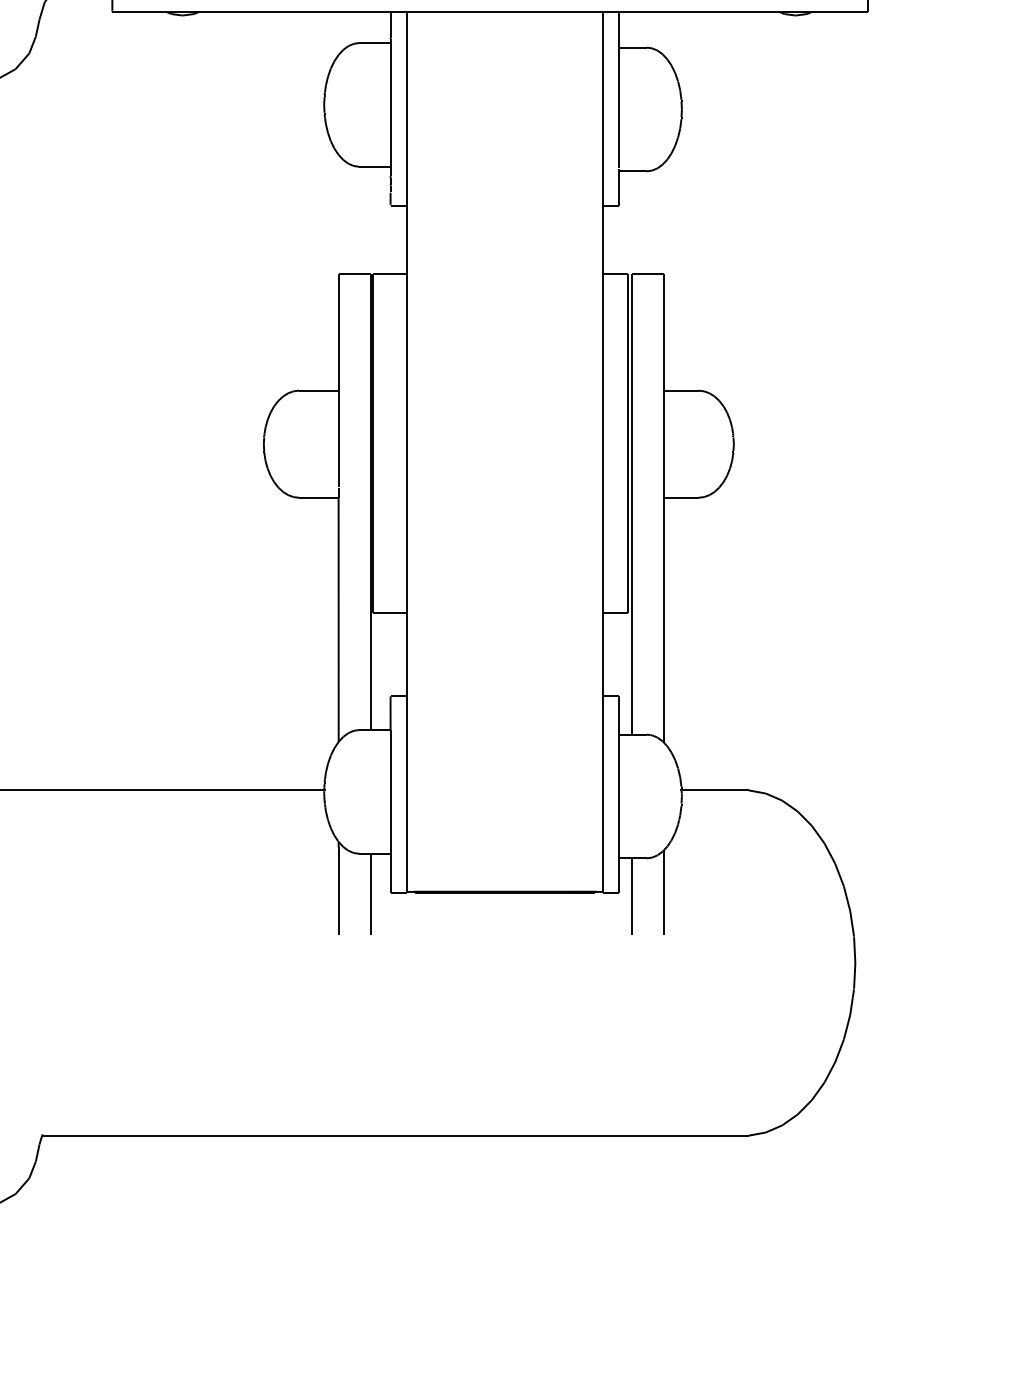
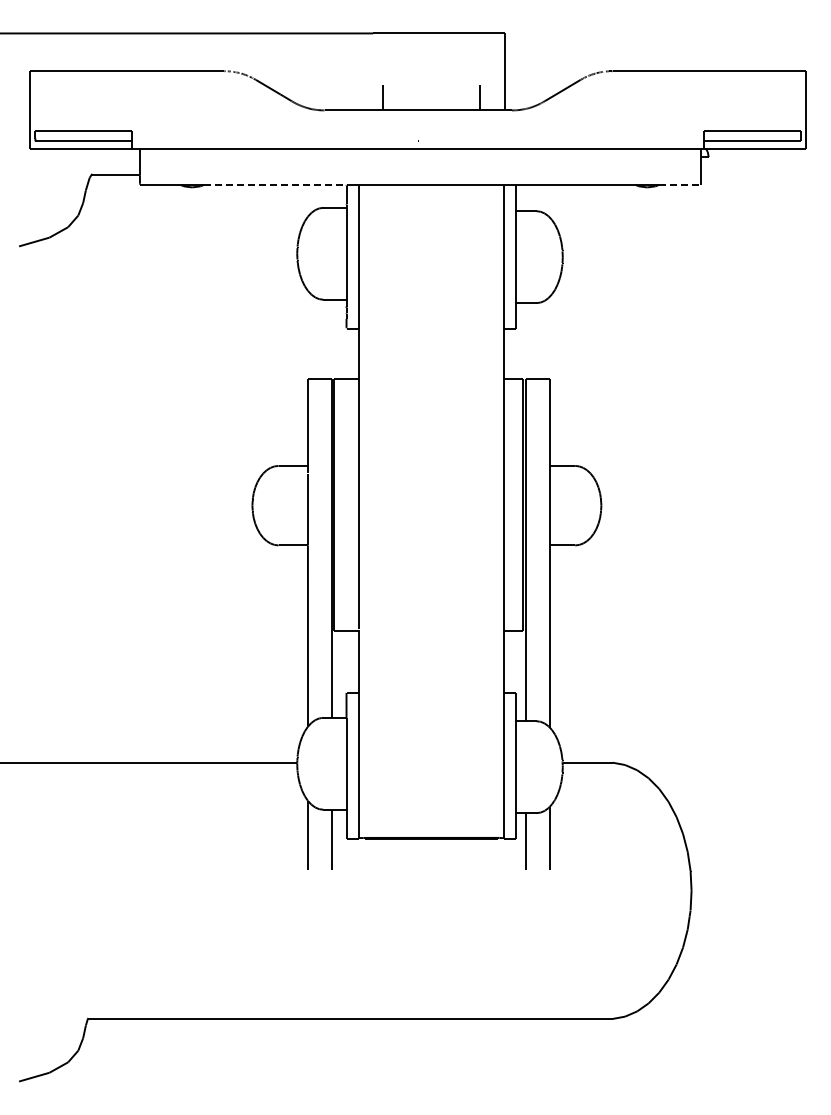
line: (294, 11) -> (275, 184), solid -> dashed
line: (839, 11) -> (679, 184), solid -> dashed

